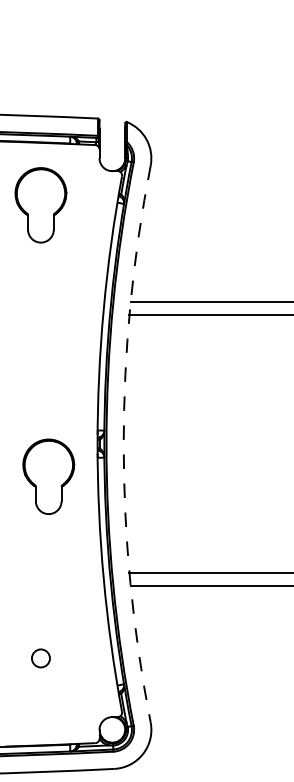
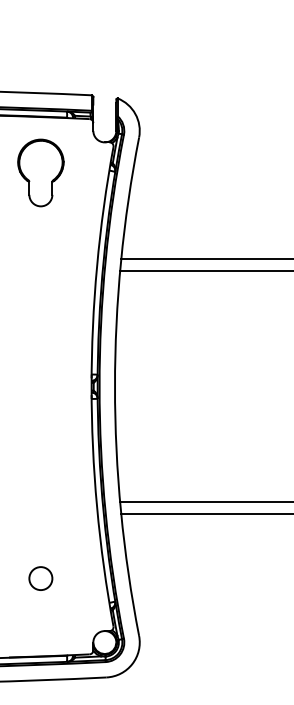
arc: (124, 443) -> (115, 386), dashed -> solid
part: (48, 476) -> (47, 415), removed
circle: (40, 658) -> (40, 578), size x1.43

